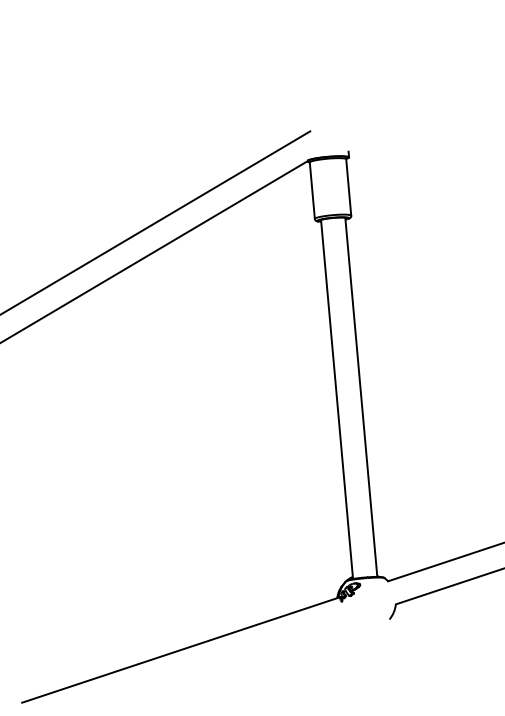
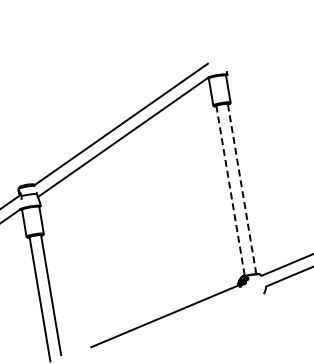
line: (360, 396) -> (241, 188), solid -> dashed
line: (336, 400) -> (230, 191), solid -> dashed

